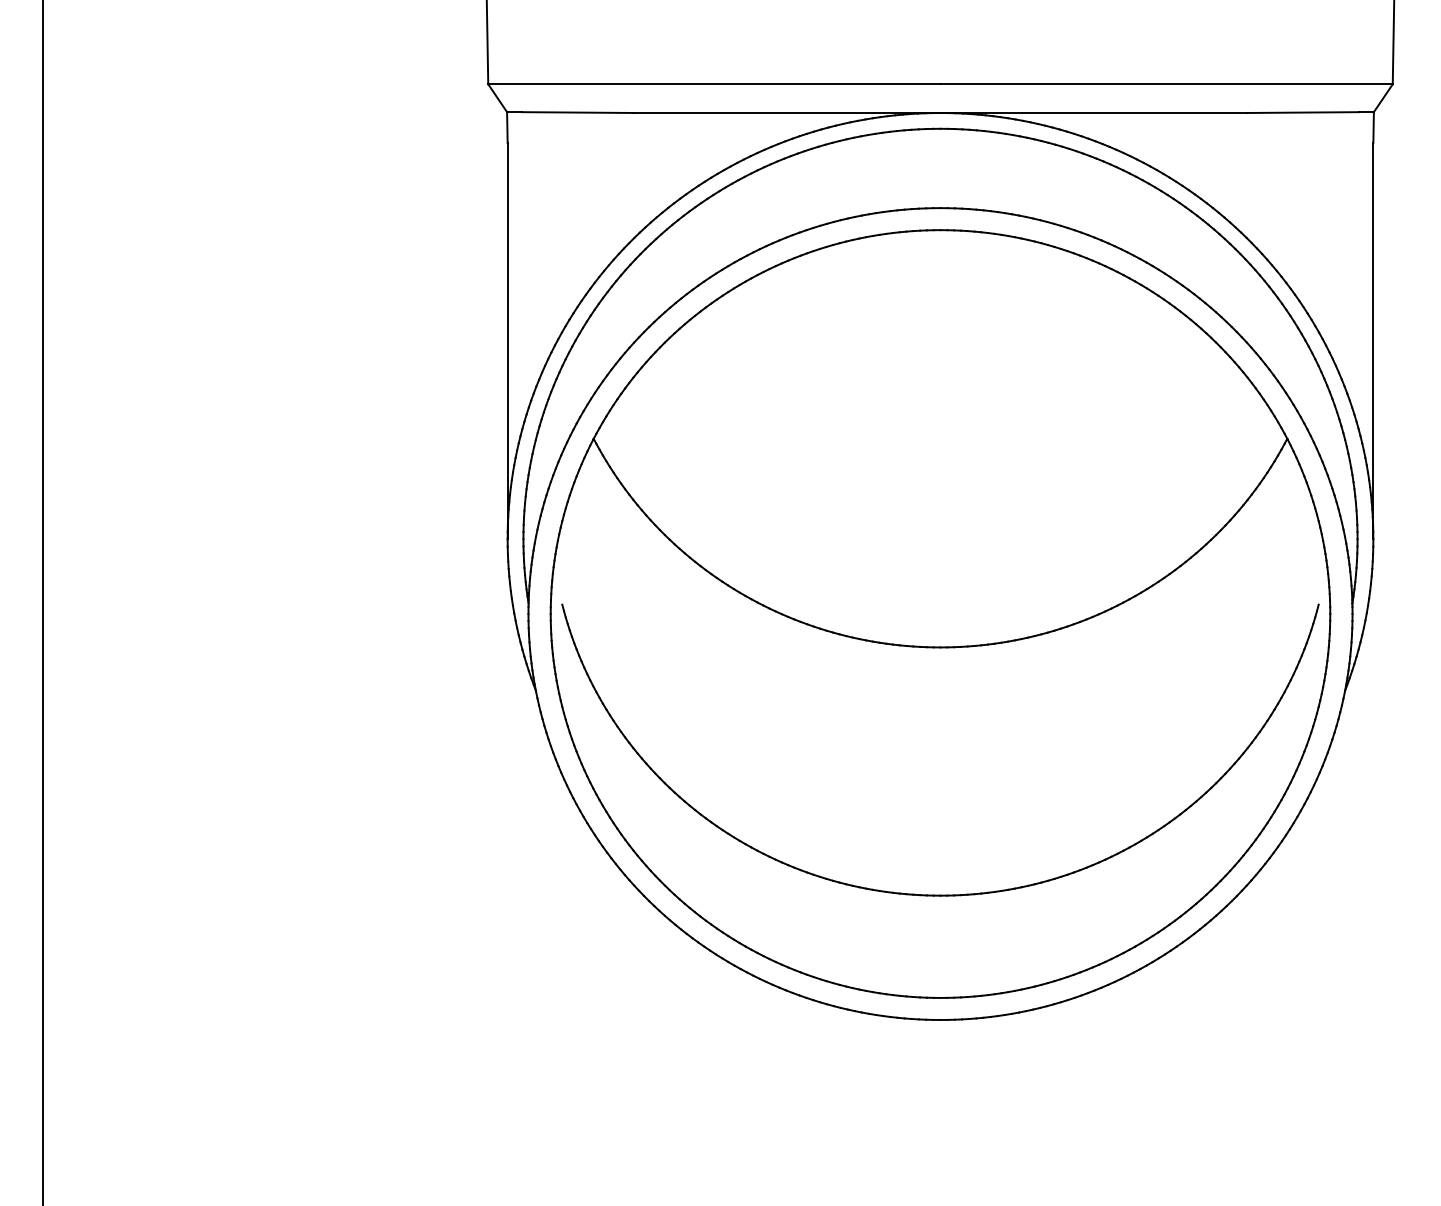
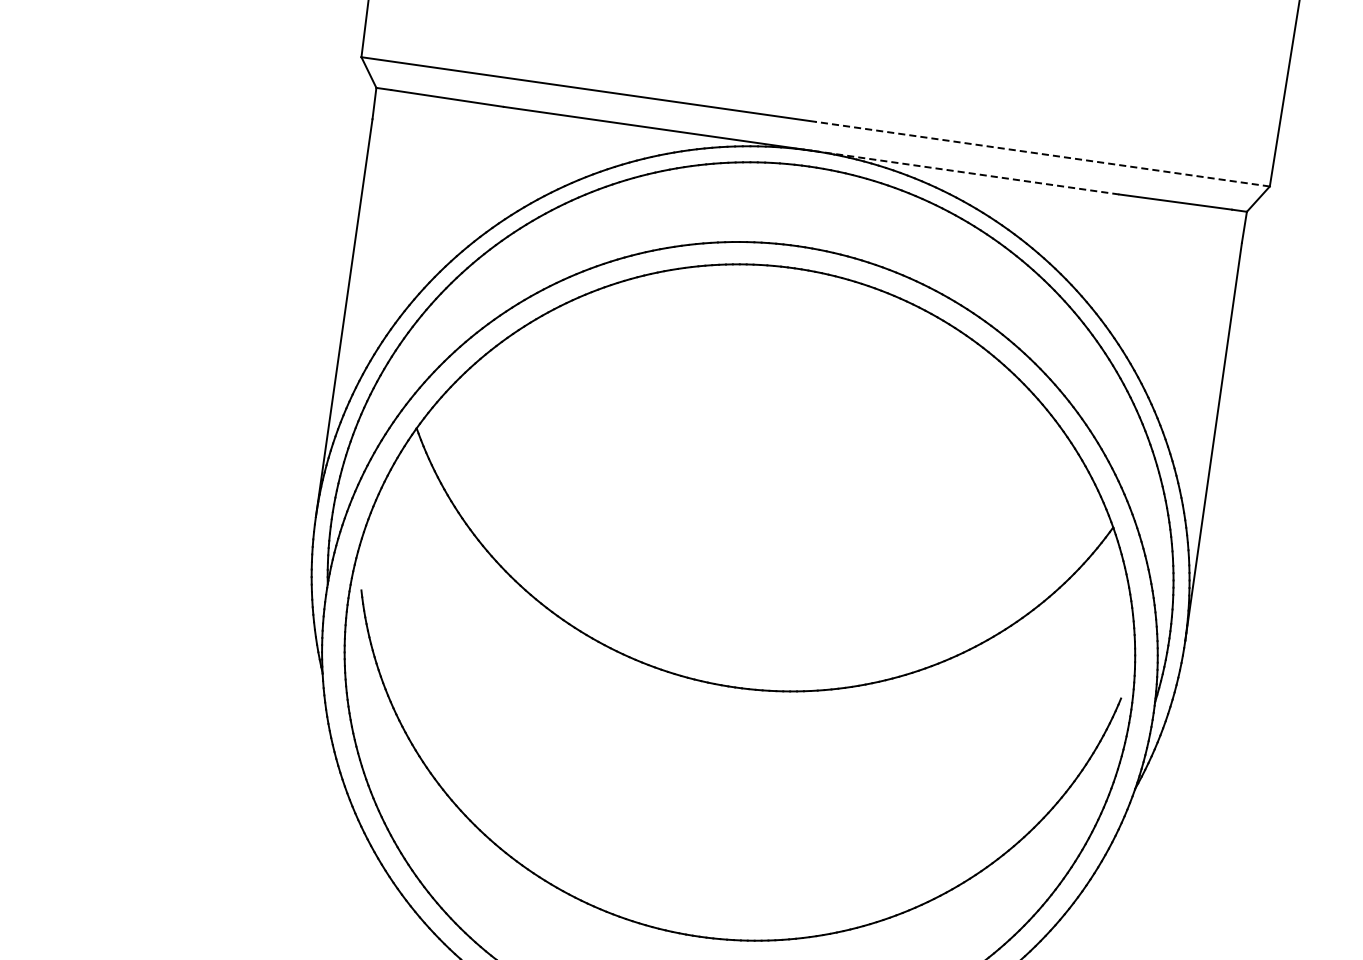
line: (1166, 84) -> (1042, 154), solid -> dashed
line: (1093, 113) -> (965, 173), solid -> dashed

